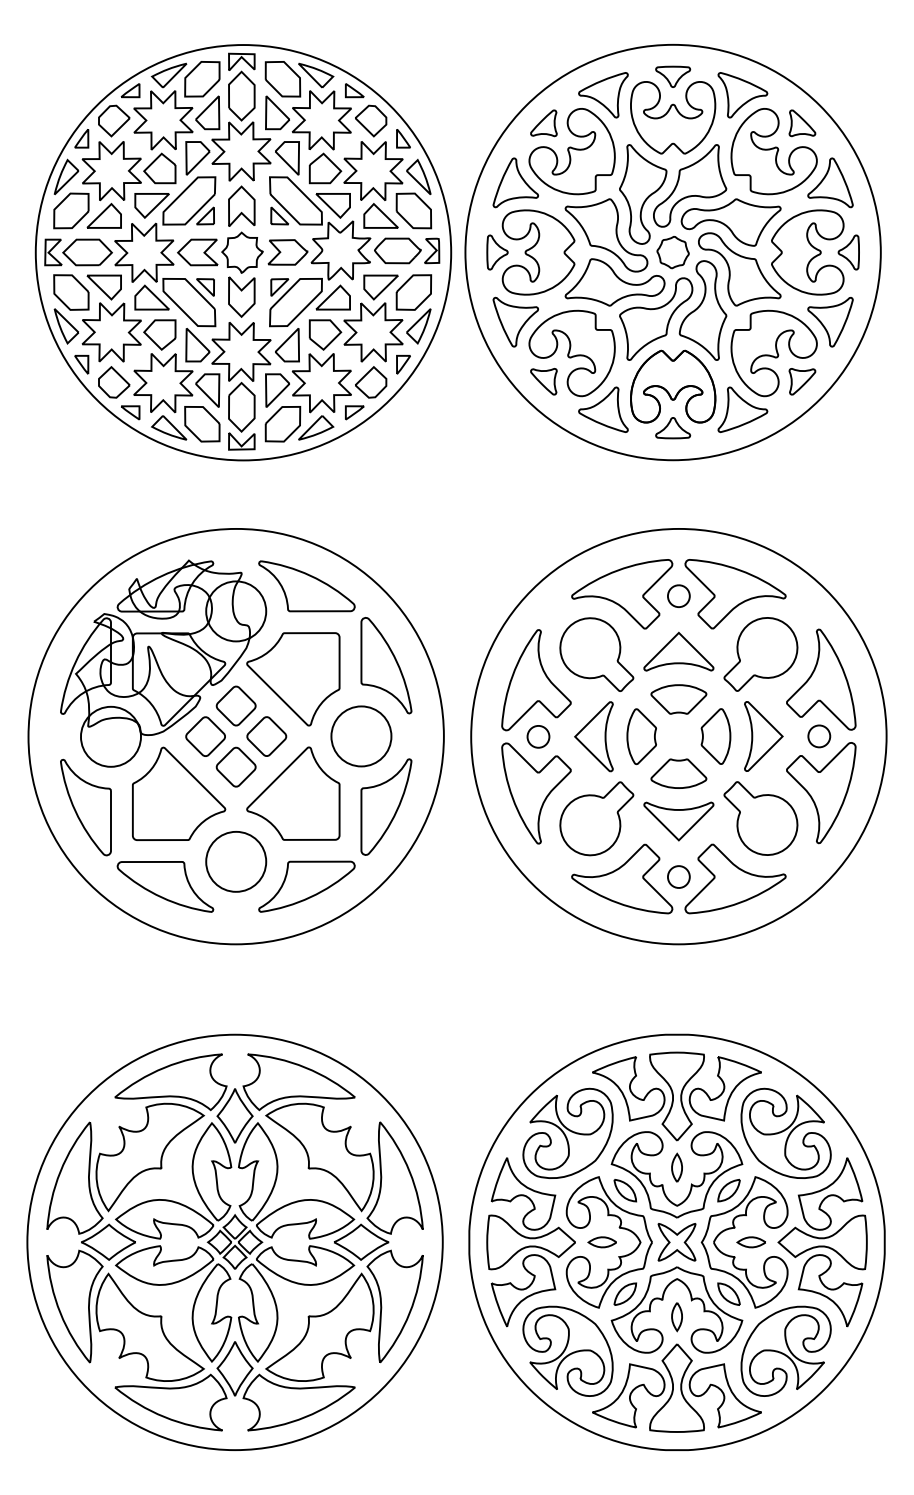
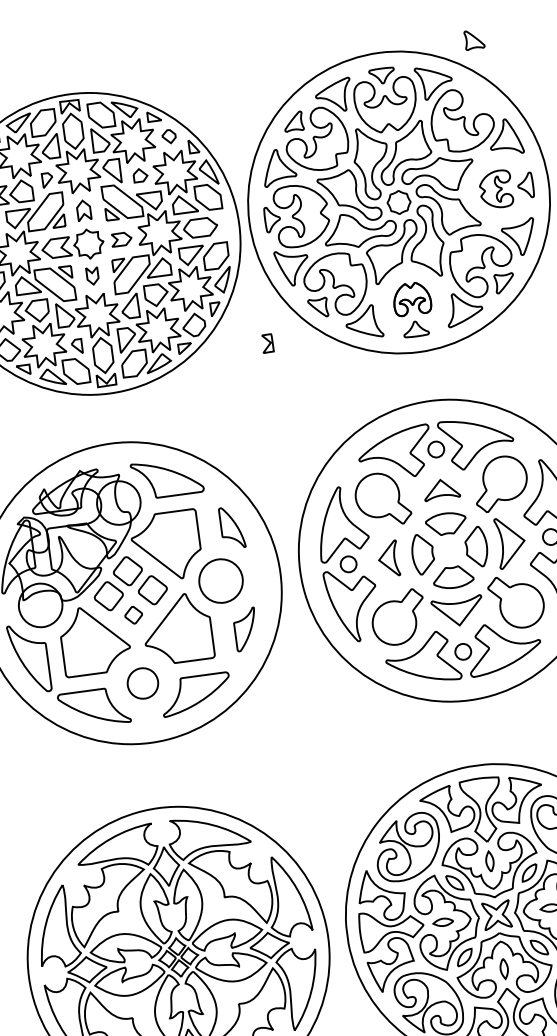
part: (371, 120) -> (169, 136), size x0.6
part: (802, 123) -> (474, 39), moved
part: (197, 158) -> (47, 180), size x0.6
part: (325, 168) -> (140, 175), size x0.6
part: (241, 205) -> (83, 210), size x0.7
part: (432, 250) -> (267, 343), moved
part: (287, 252) -> (121, 239), size x0.7
part: (807, 252) -> (495, 189), size x0.6
part: (241, 296) -> (92, 275), size x0.6
part: (673, 386) -> (412, 298), size x0.6
part: (207, 390) -> (76, 346), size x0.6
part: (678, 651) -> (441, 489), size x0.7
part: (386, 665) -> (232, 527), size x0.6
part: (593, 736) -> (388, 558), size x0.7
part: (235, 766) -> (133, 614), size x0.6
part: (386, 806) -> (245, 629), size x0.6
part: (236, 861) -> (143, 683), size x0.7

